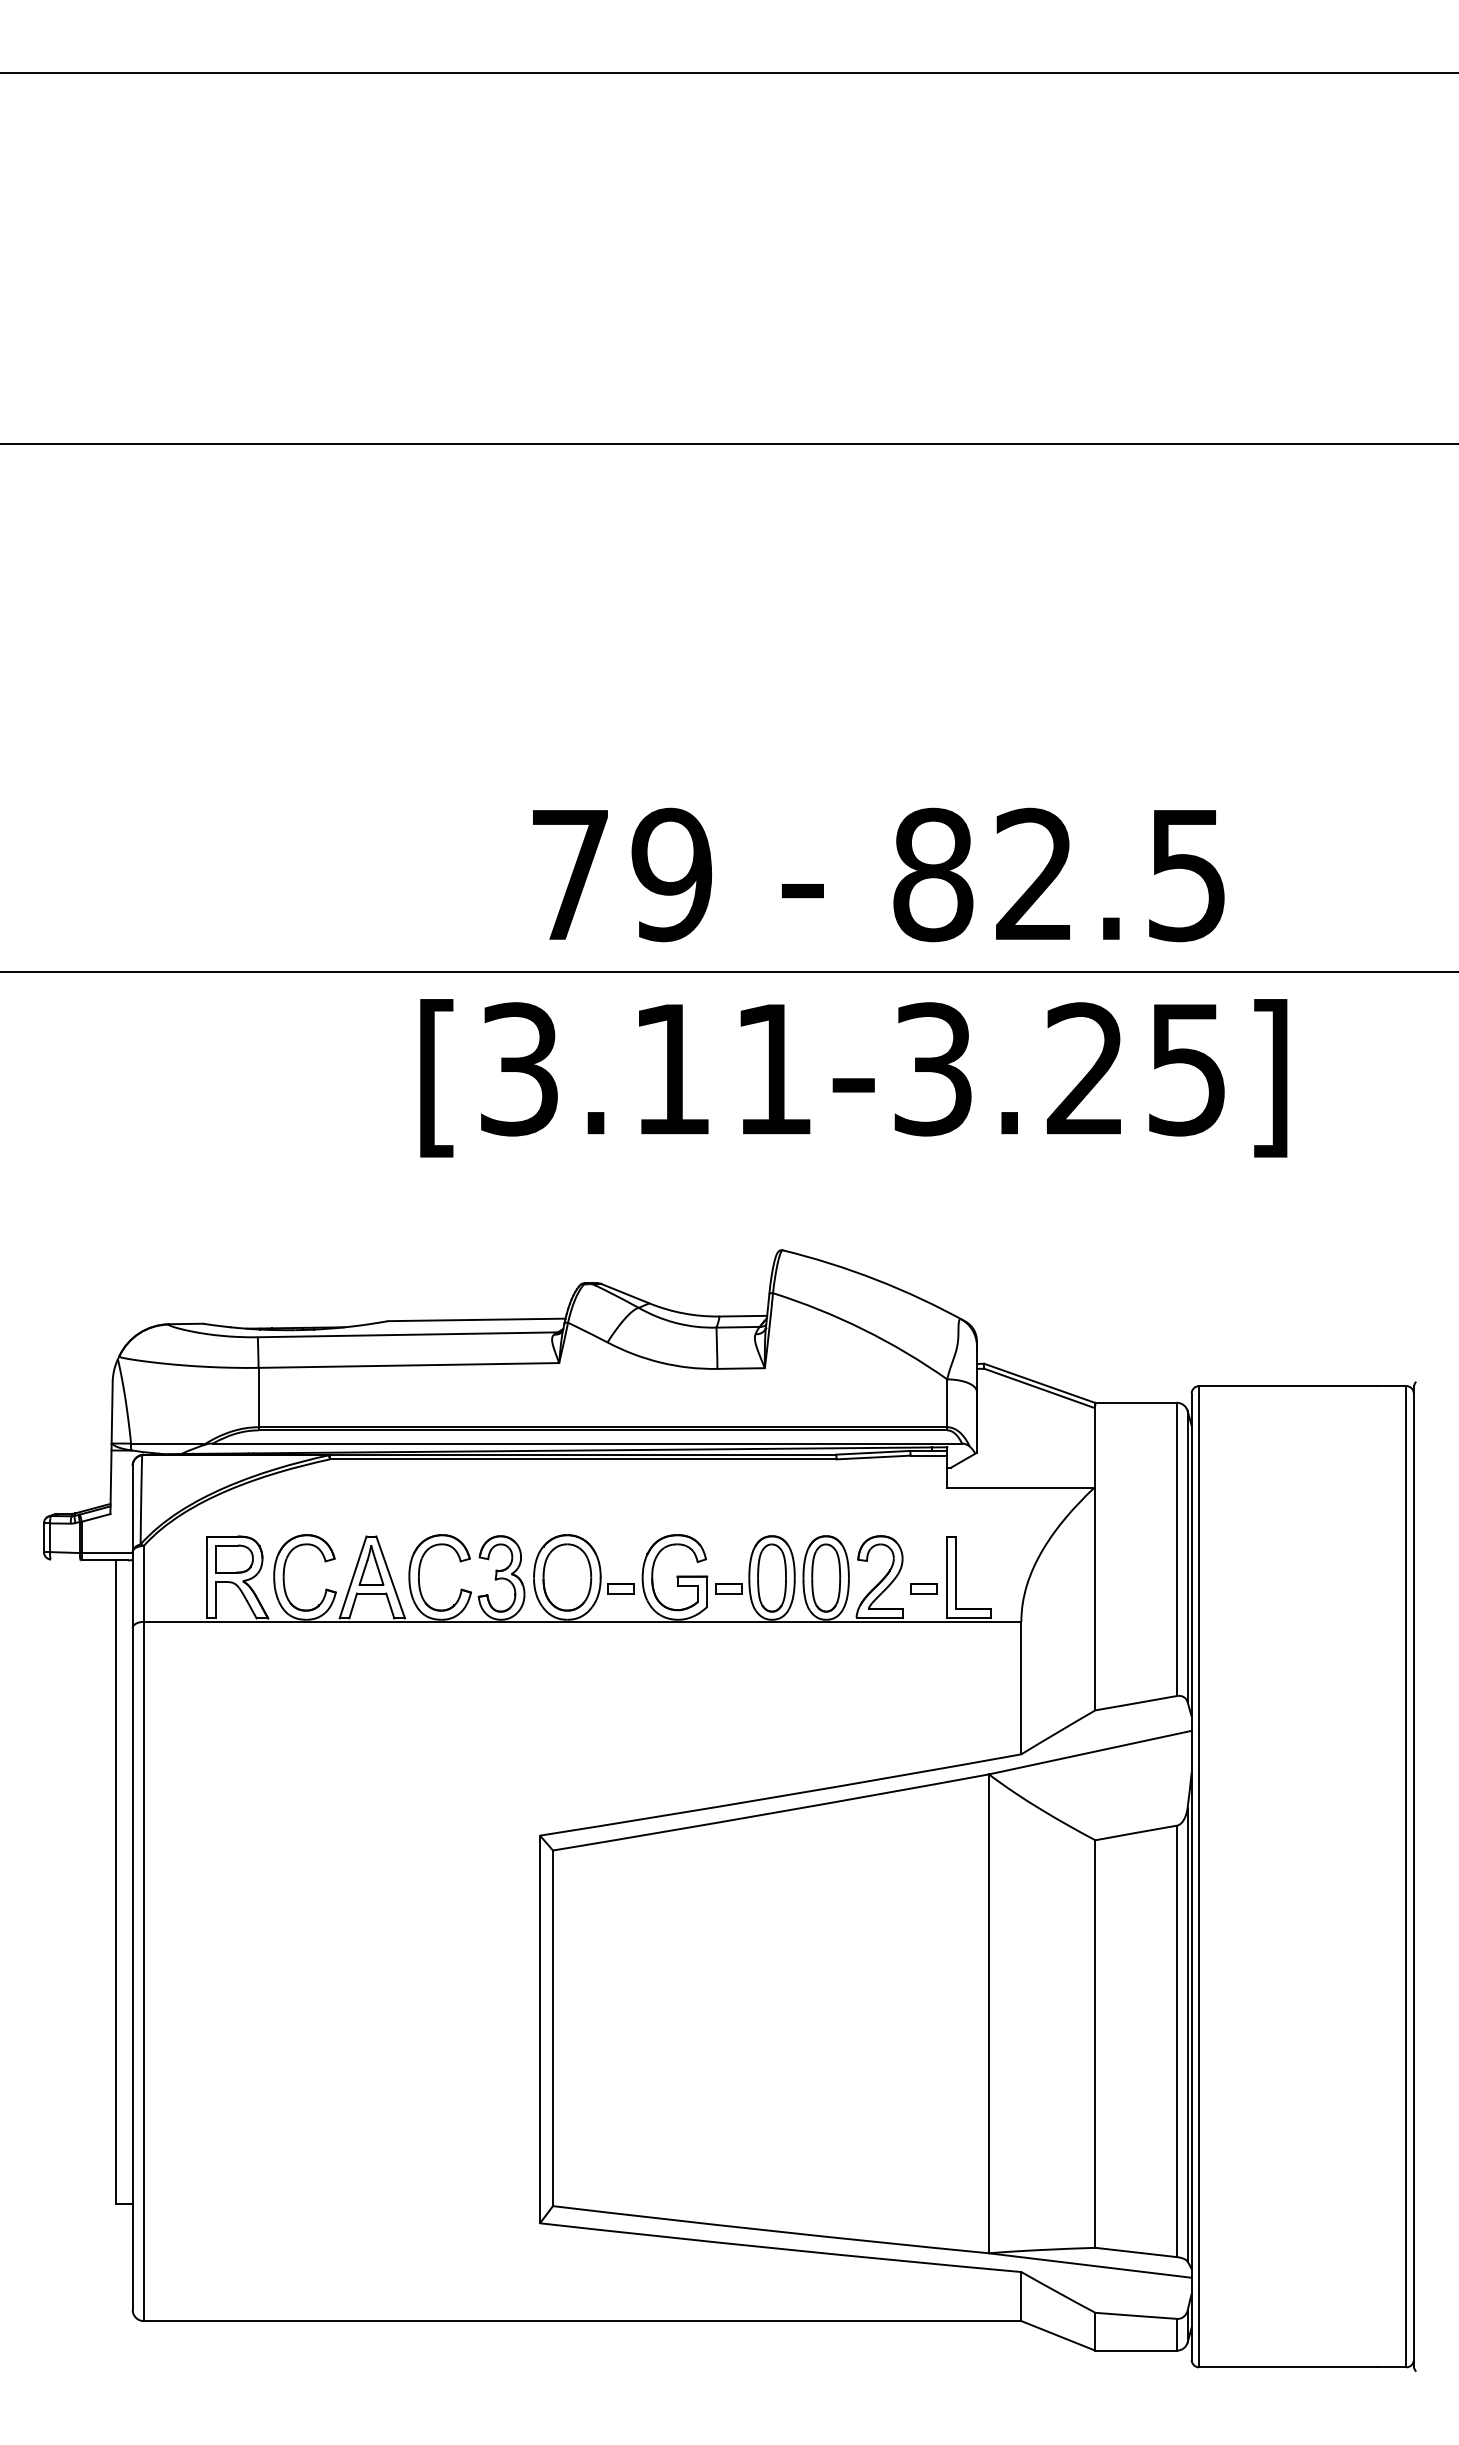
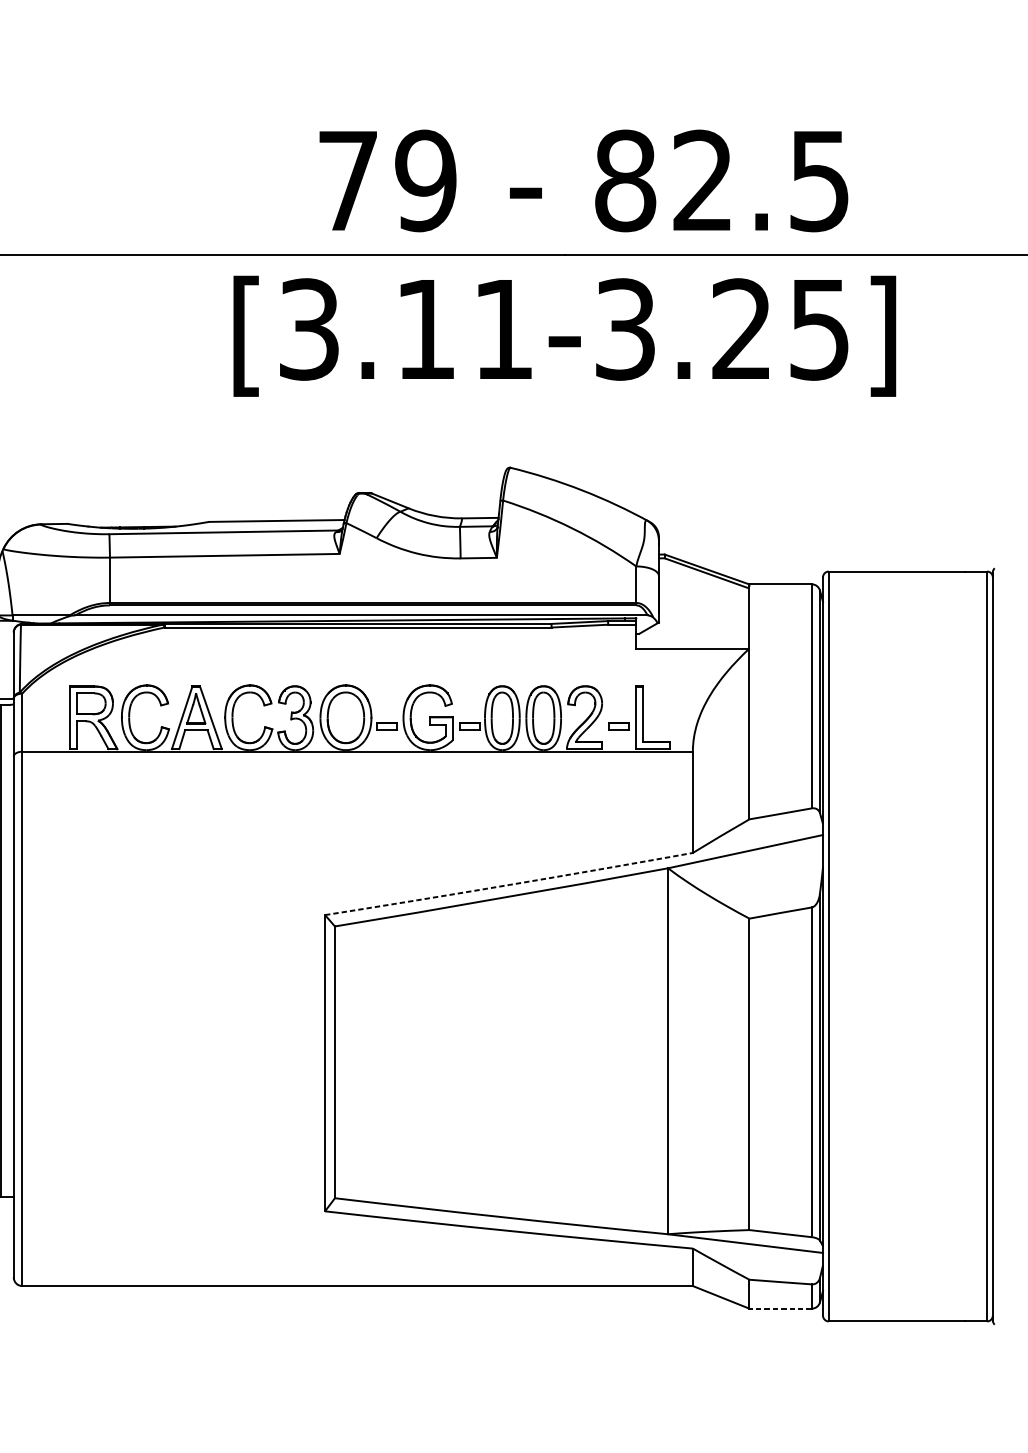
arc: (780, 1796) -> (508, 885), solid -> dashed
line: (1136, 2350) -> (780, 1308), solid -> dashed

